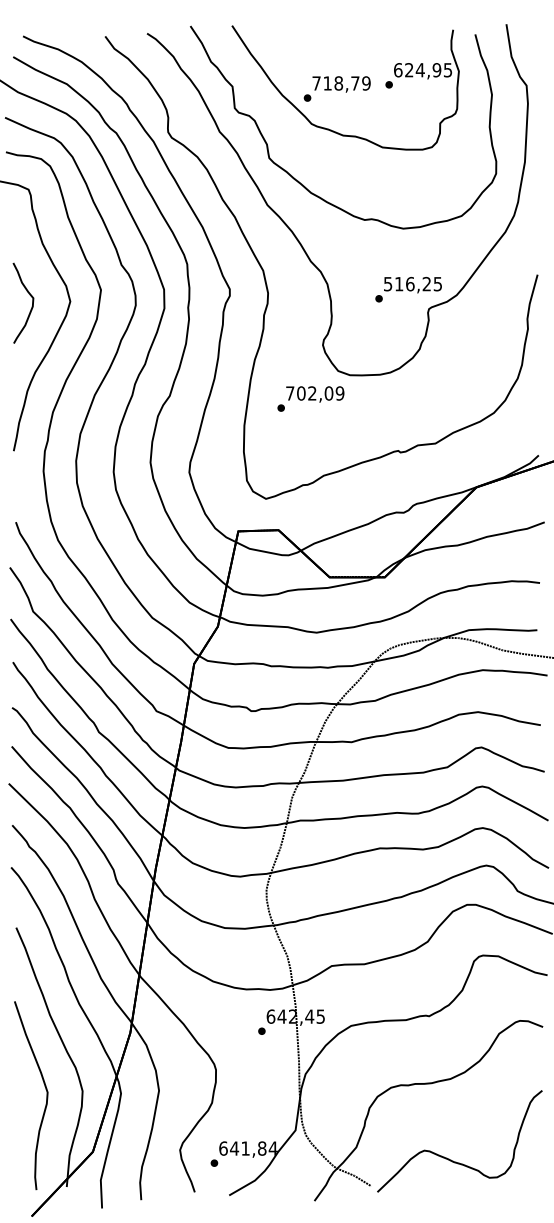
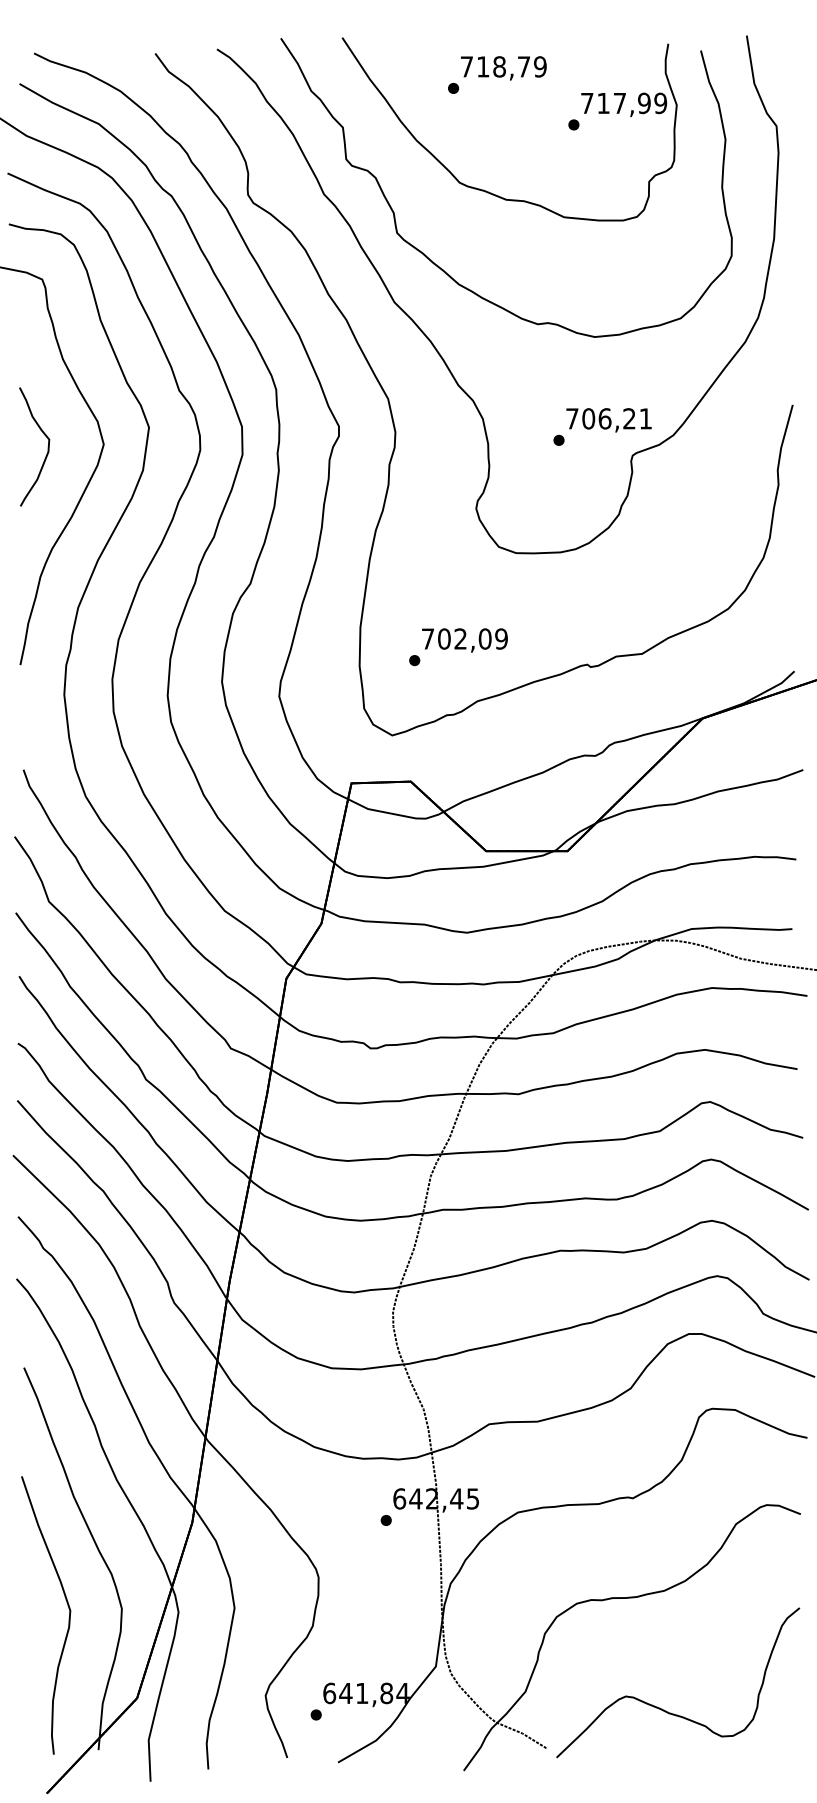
text: (423, 70) -> (624, 103), 624,95 -> 717,99
text: (336, 88) -> (496, 74), moved
text: (412, 283) -> (608, 417), 516,25 -> 706,21
text: (310, 398) -> (457, 646), moved

